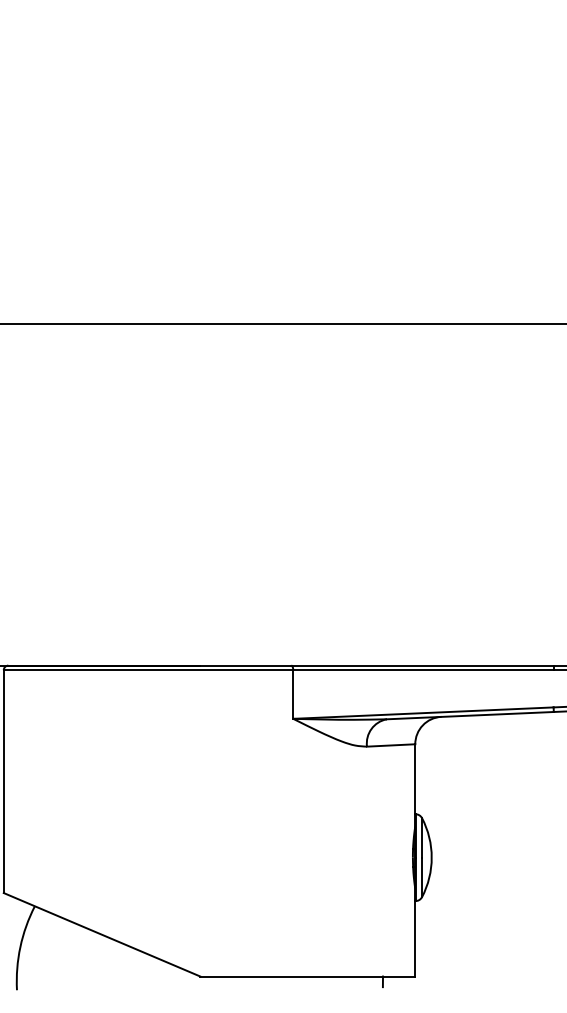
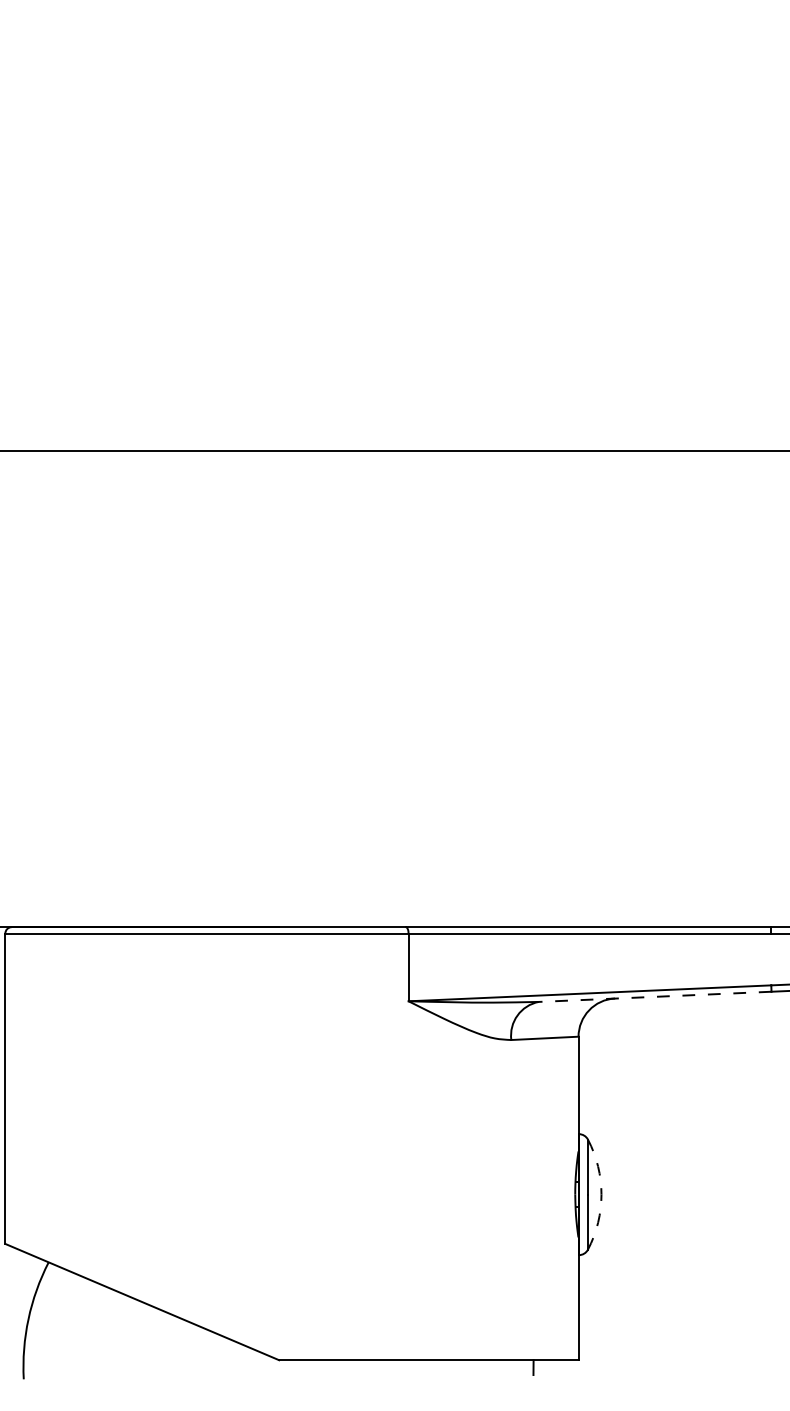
line: (469, 715) -> (654, 996), solid -> dashed
arc: (431, 857) -> (601, 1194), solid -> dashed

